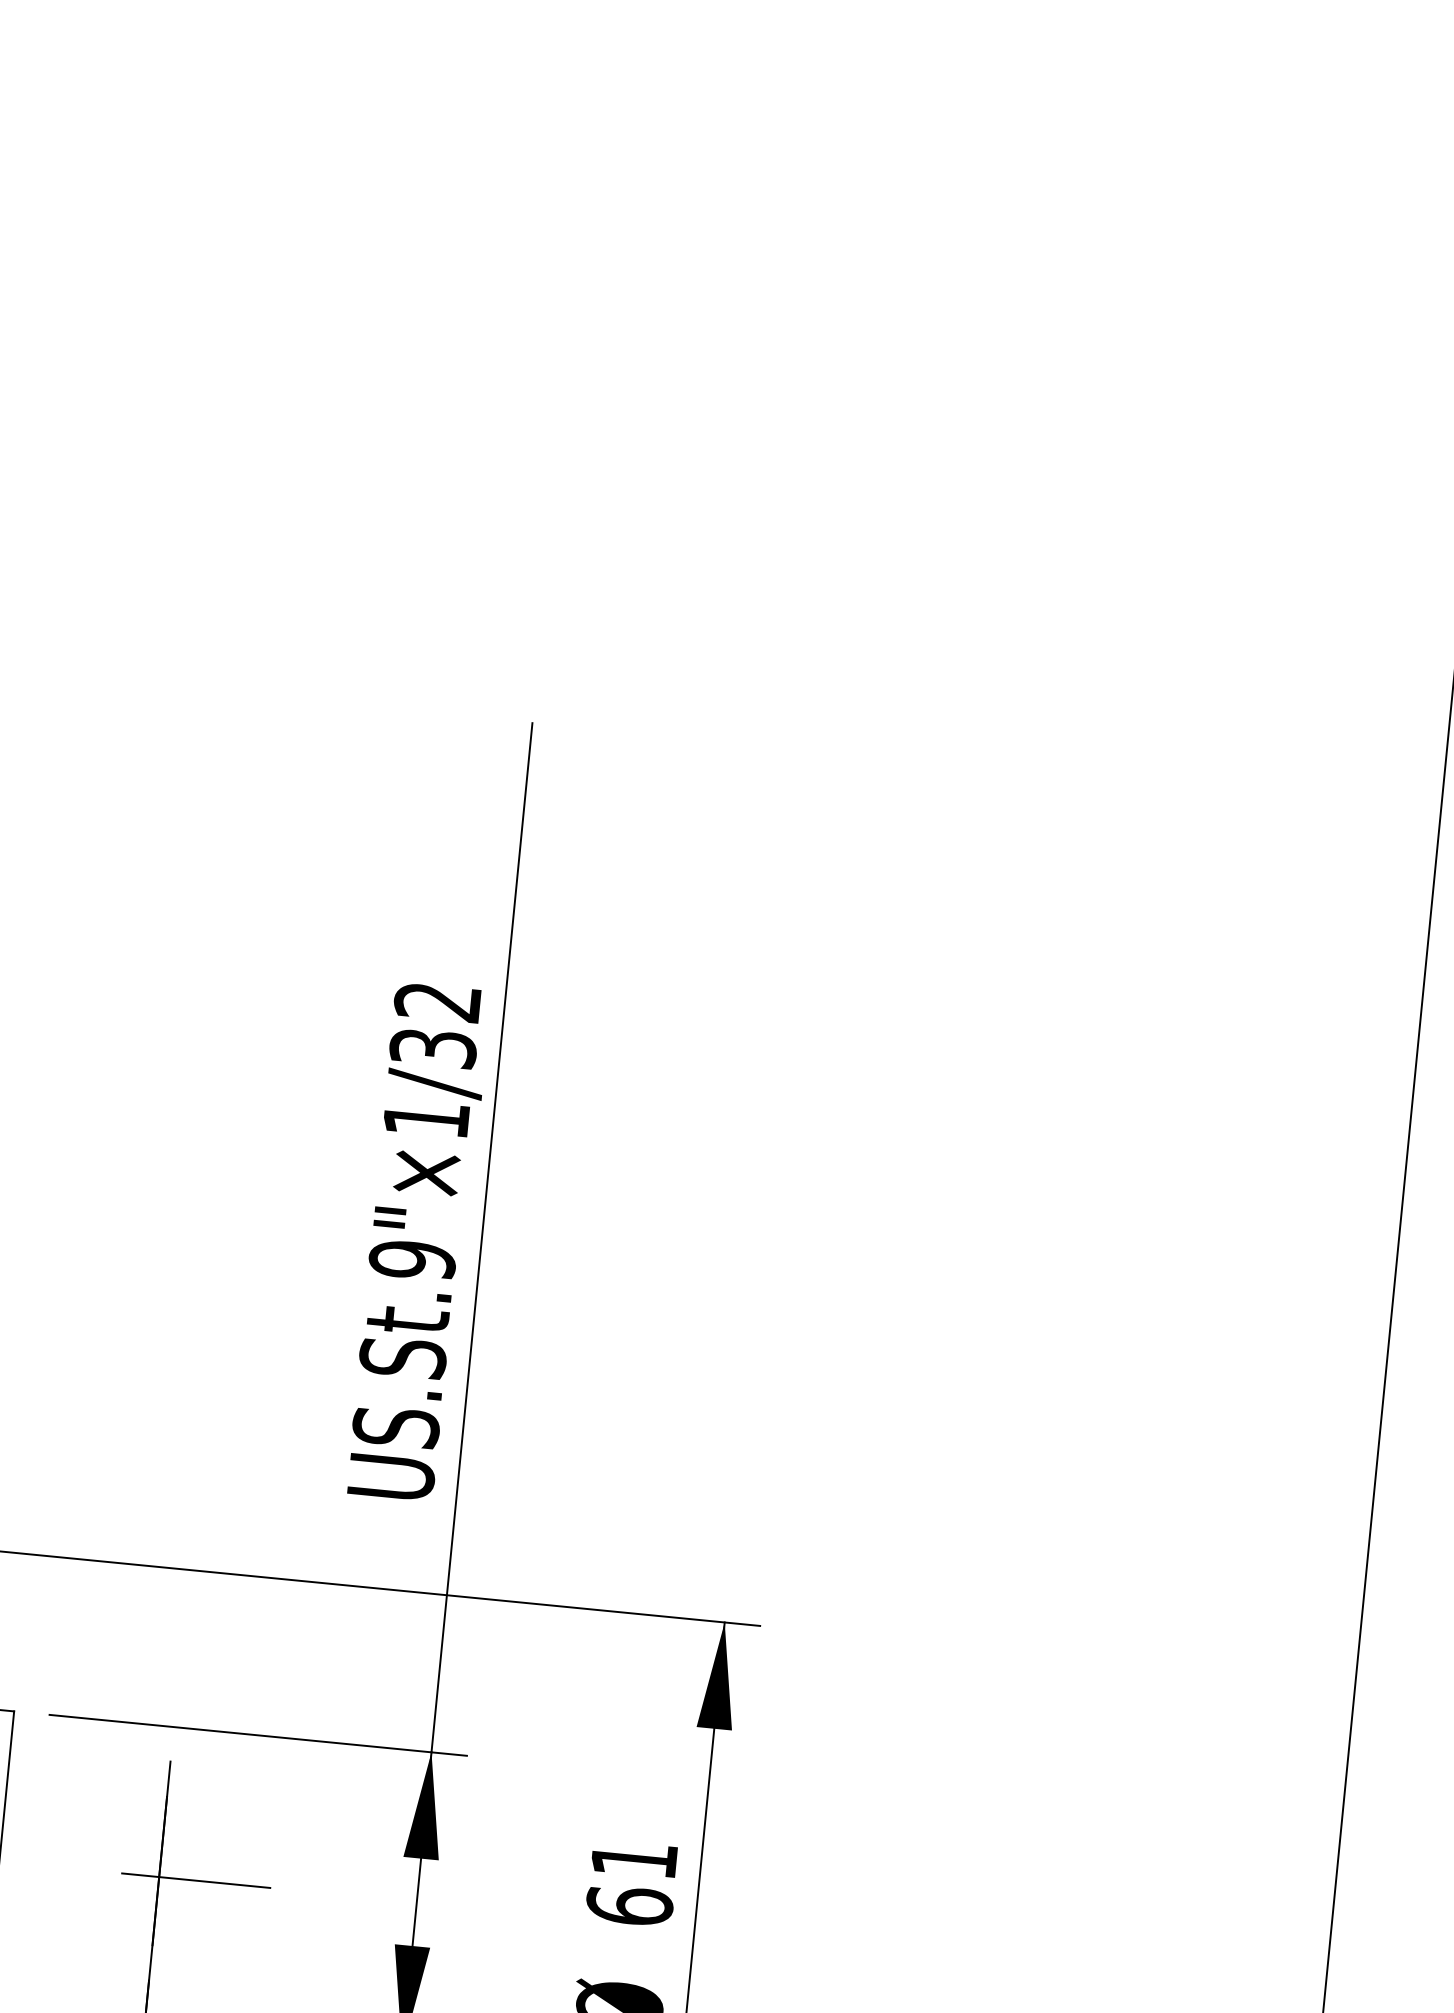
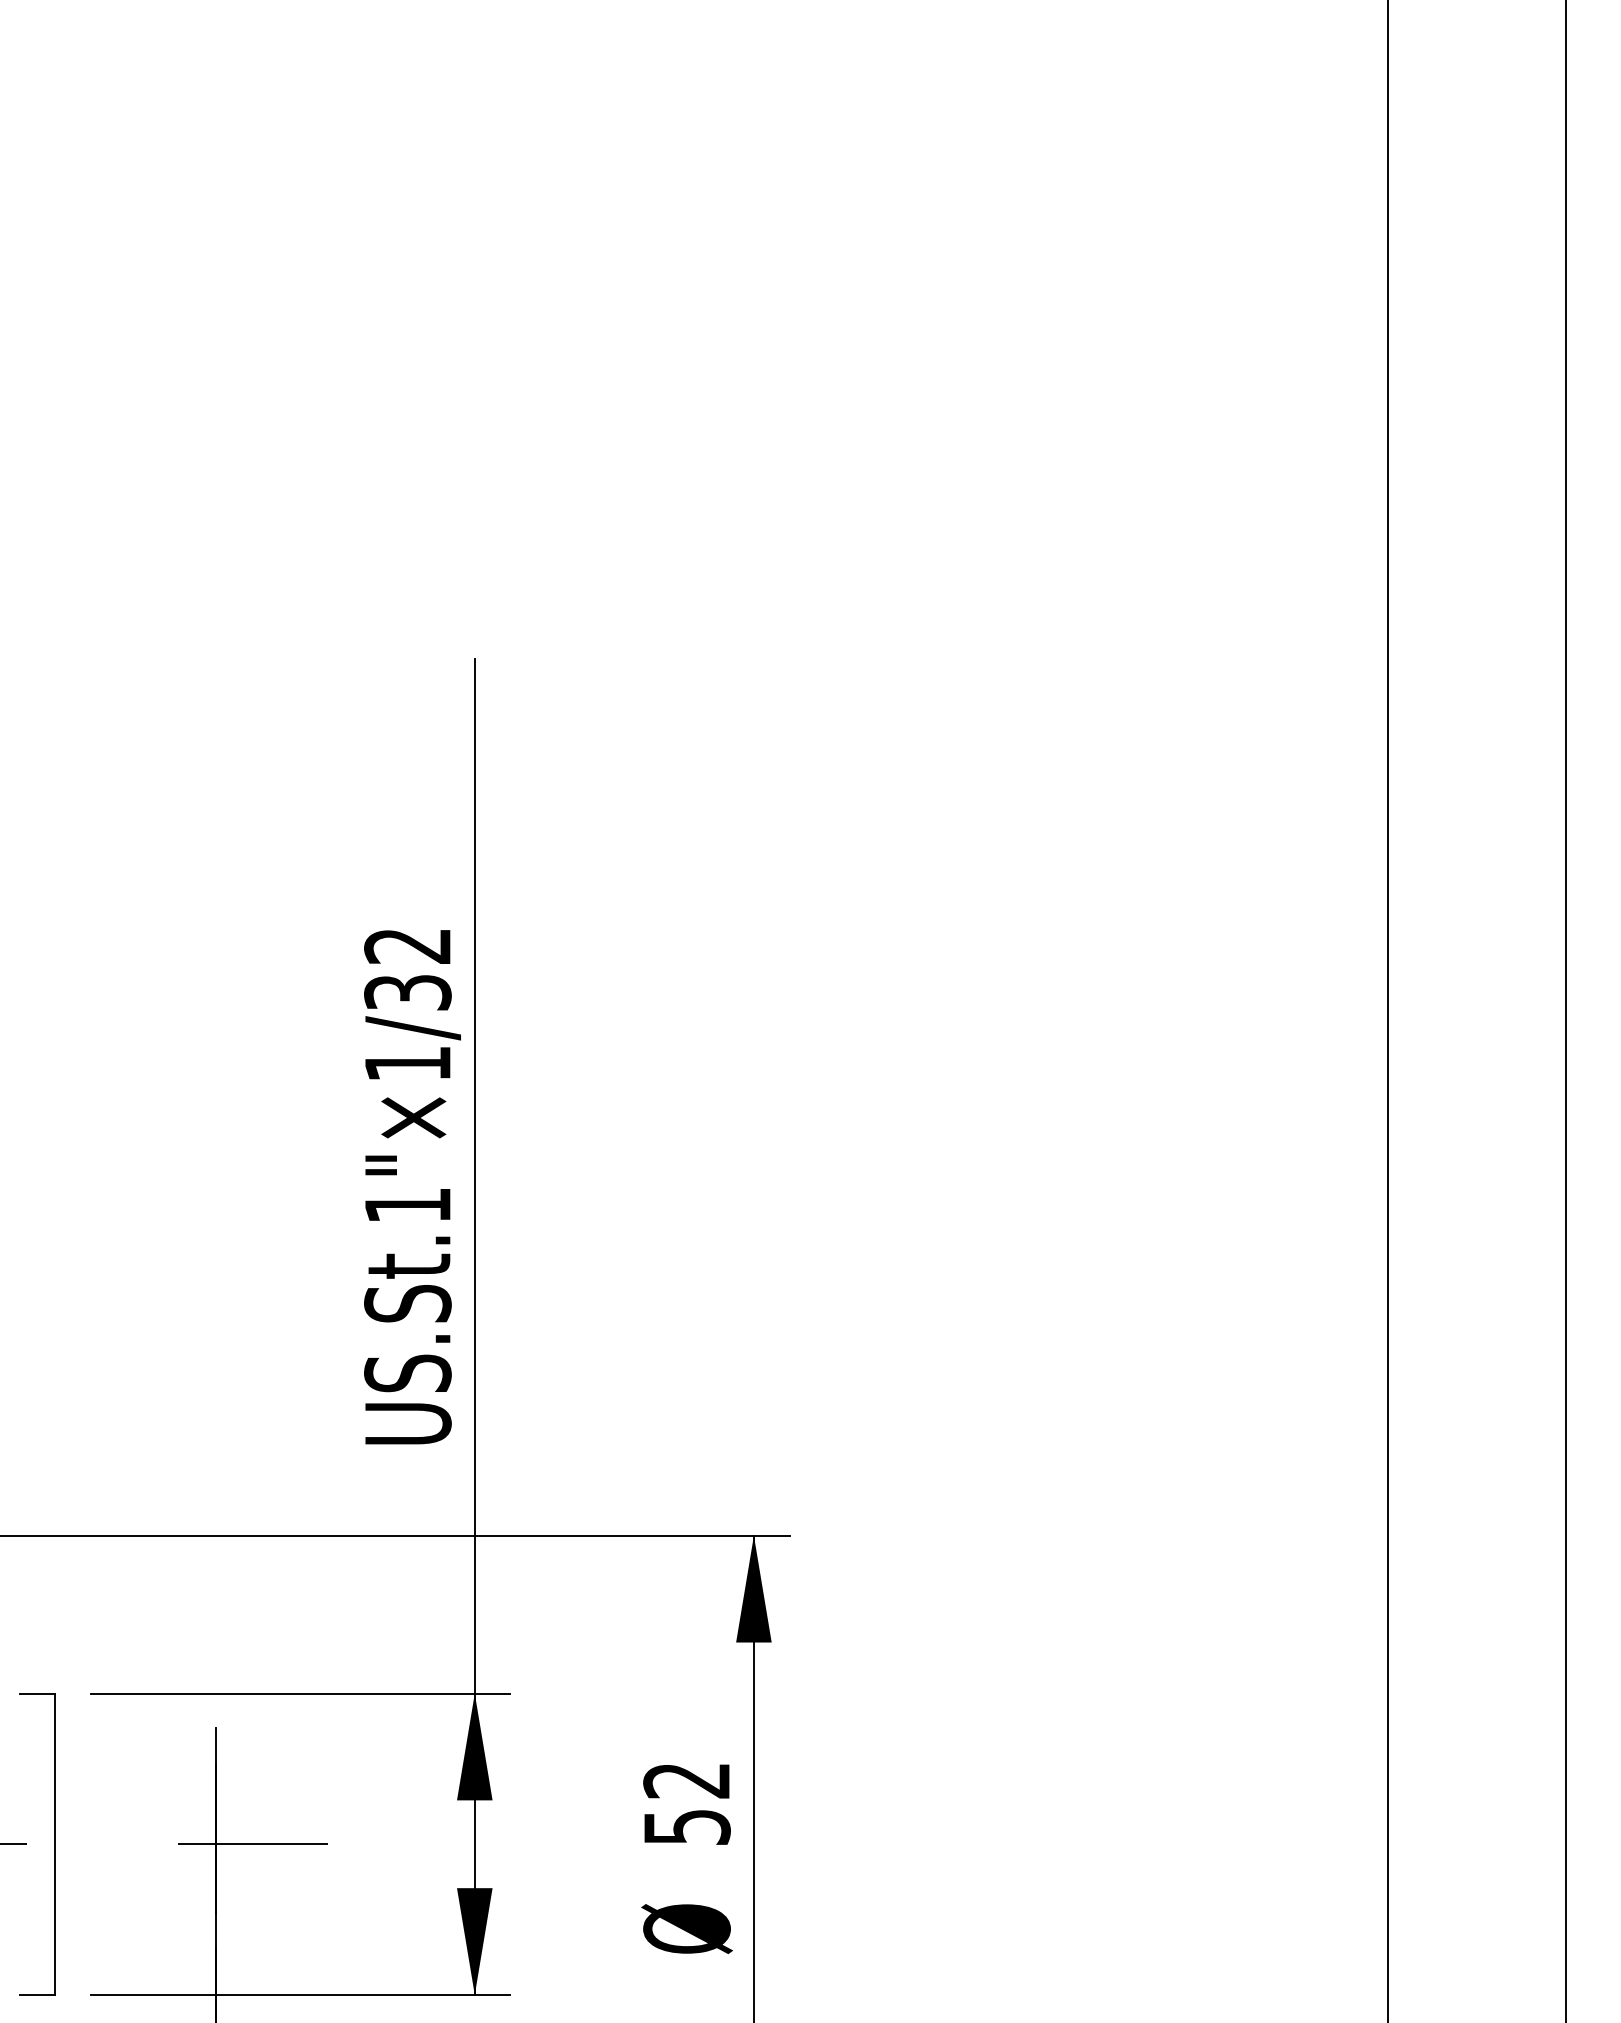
text: (412, 1260) -> (407, 1205), US.St.9"×1/32 -> US.St.1"×1/32
text: (631, 1883) -> (686, 1804), 61 -> 52

